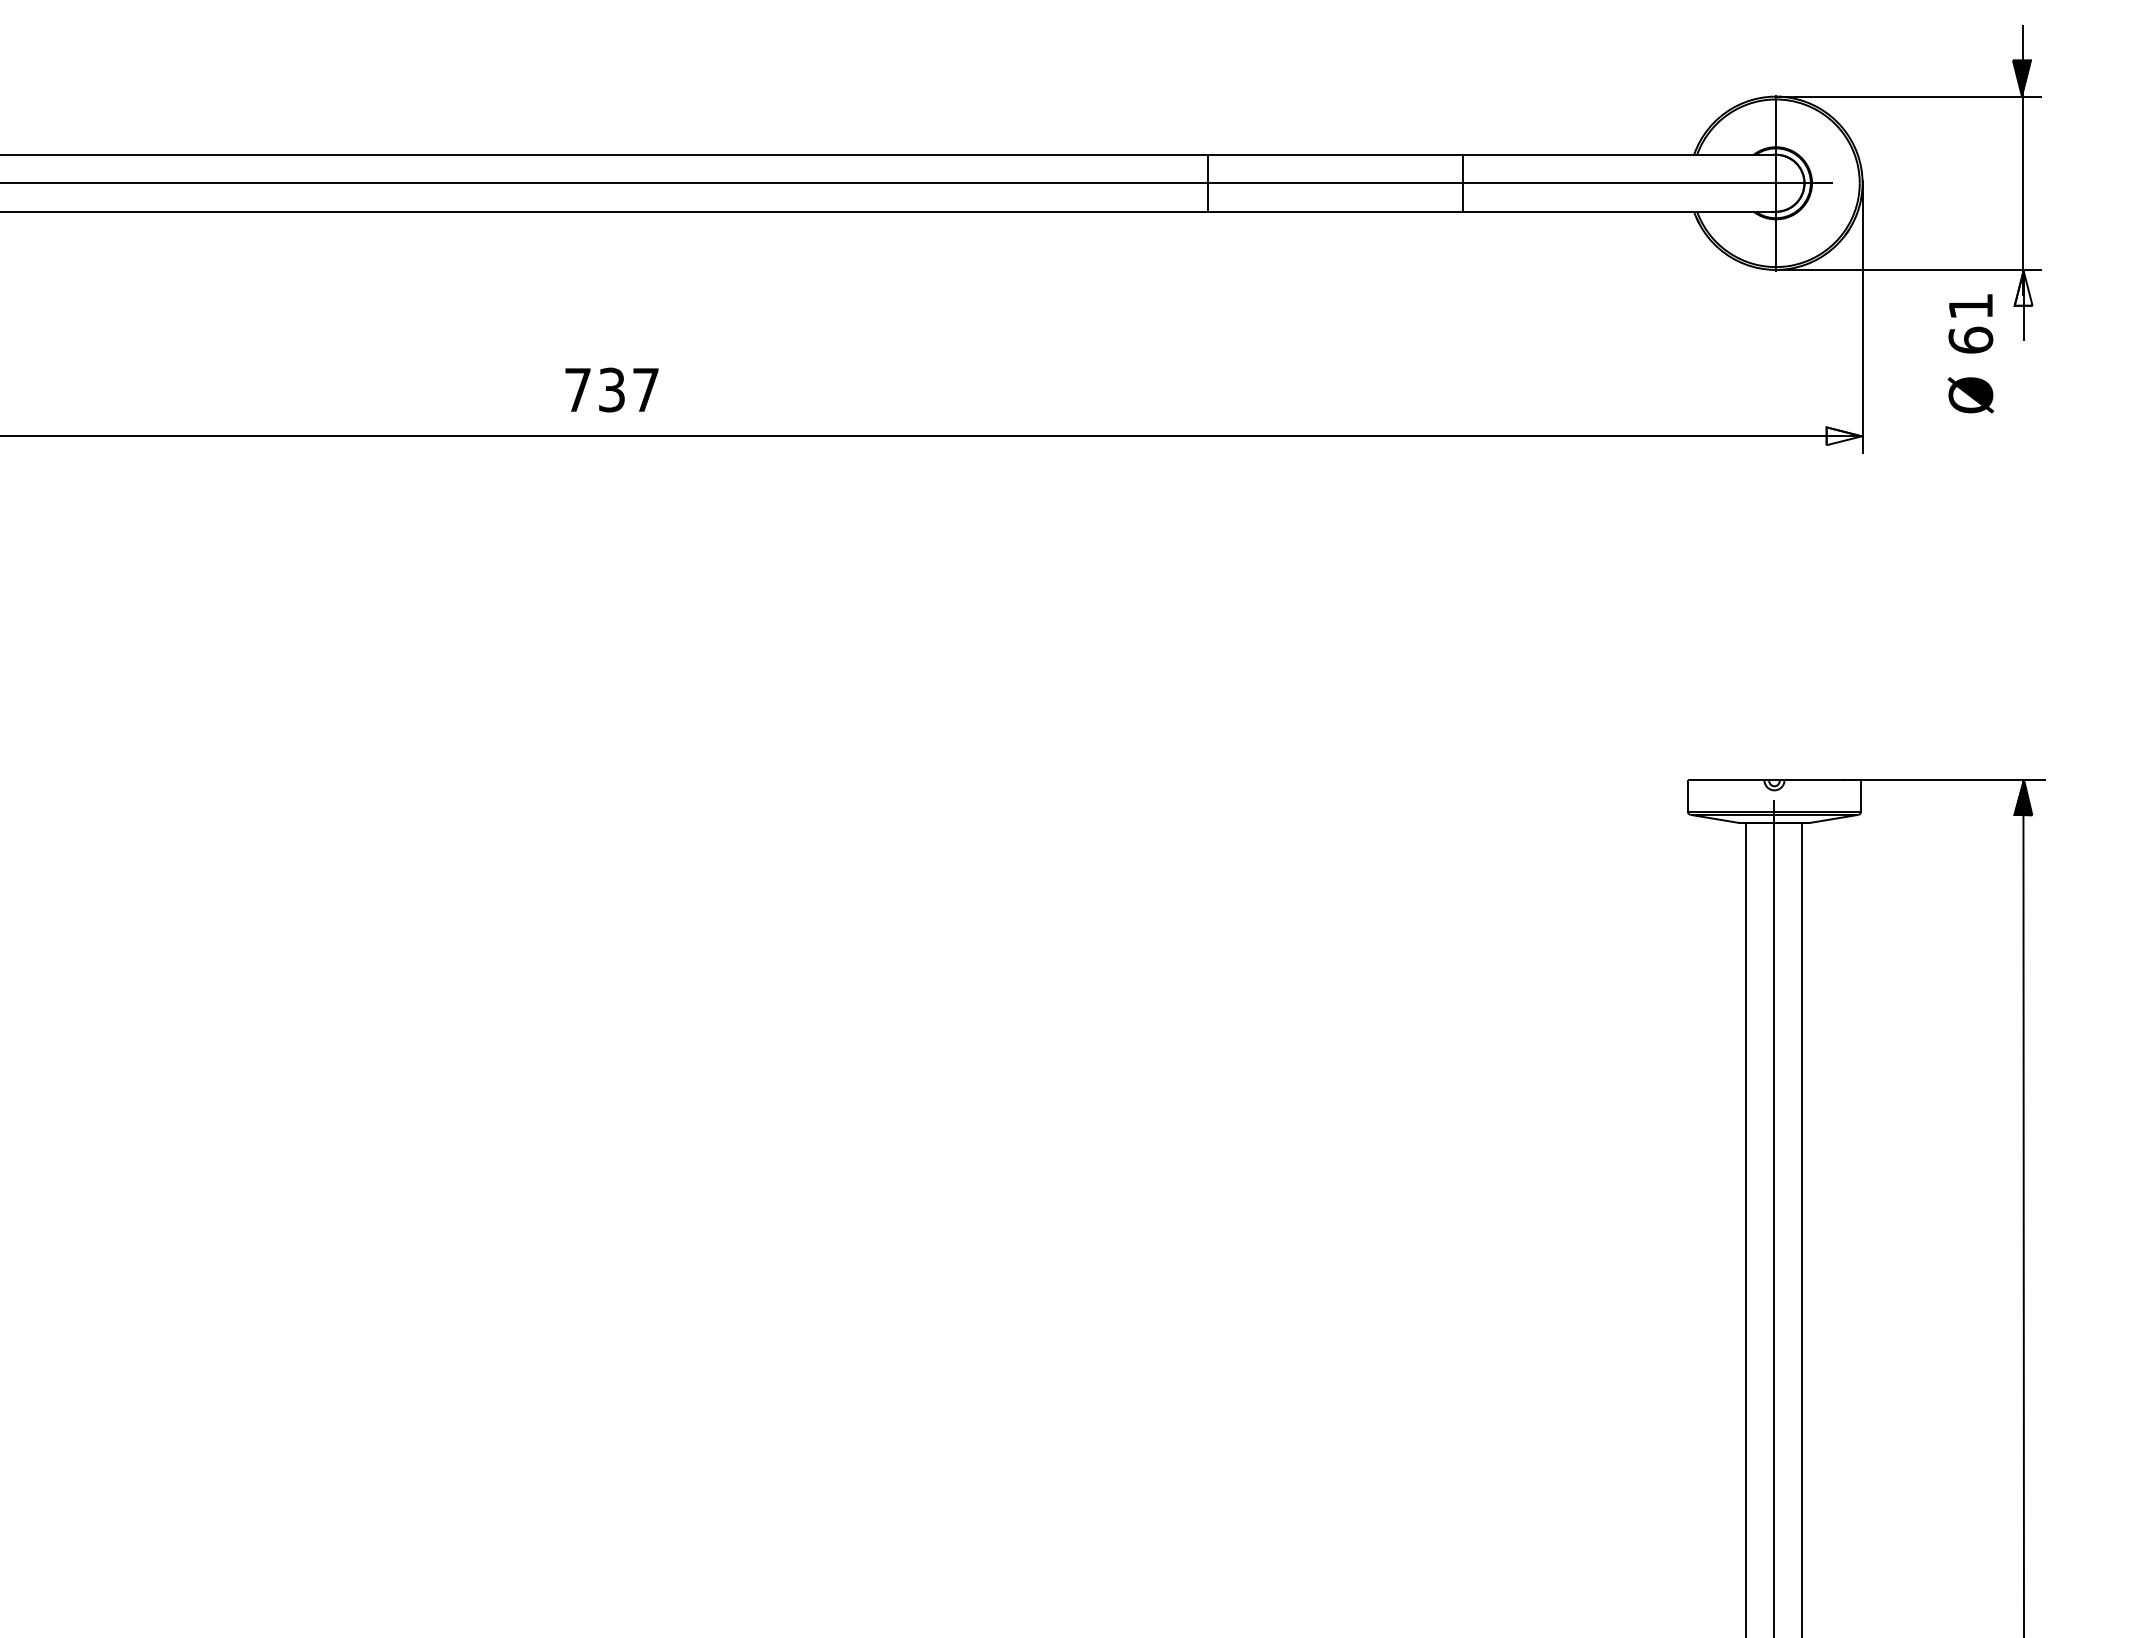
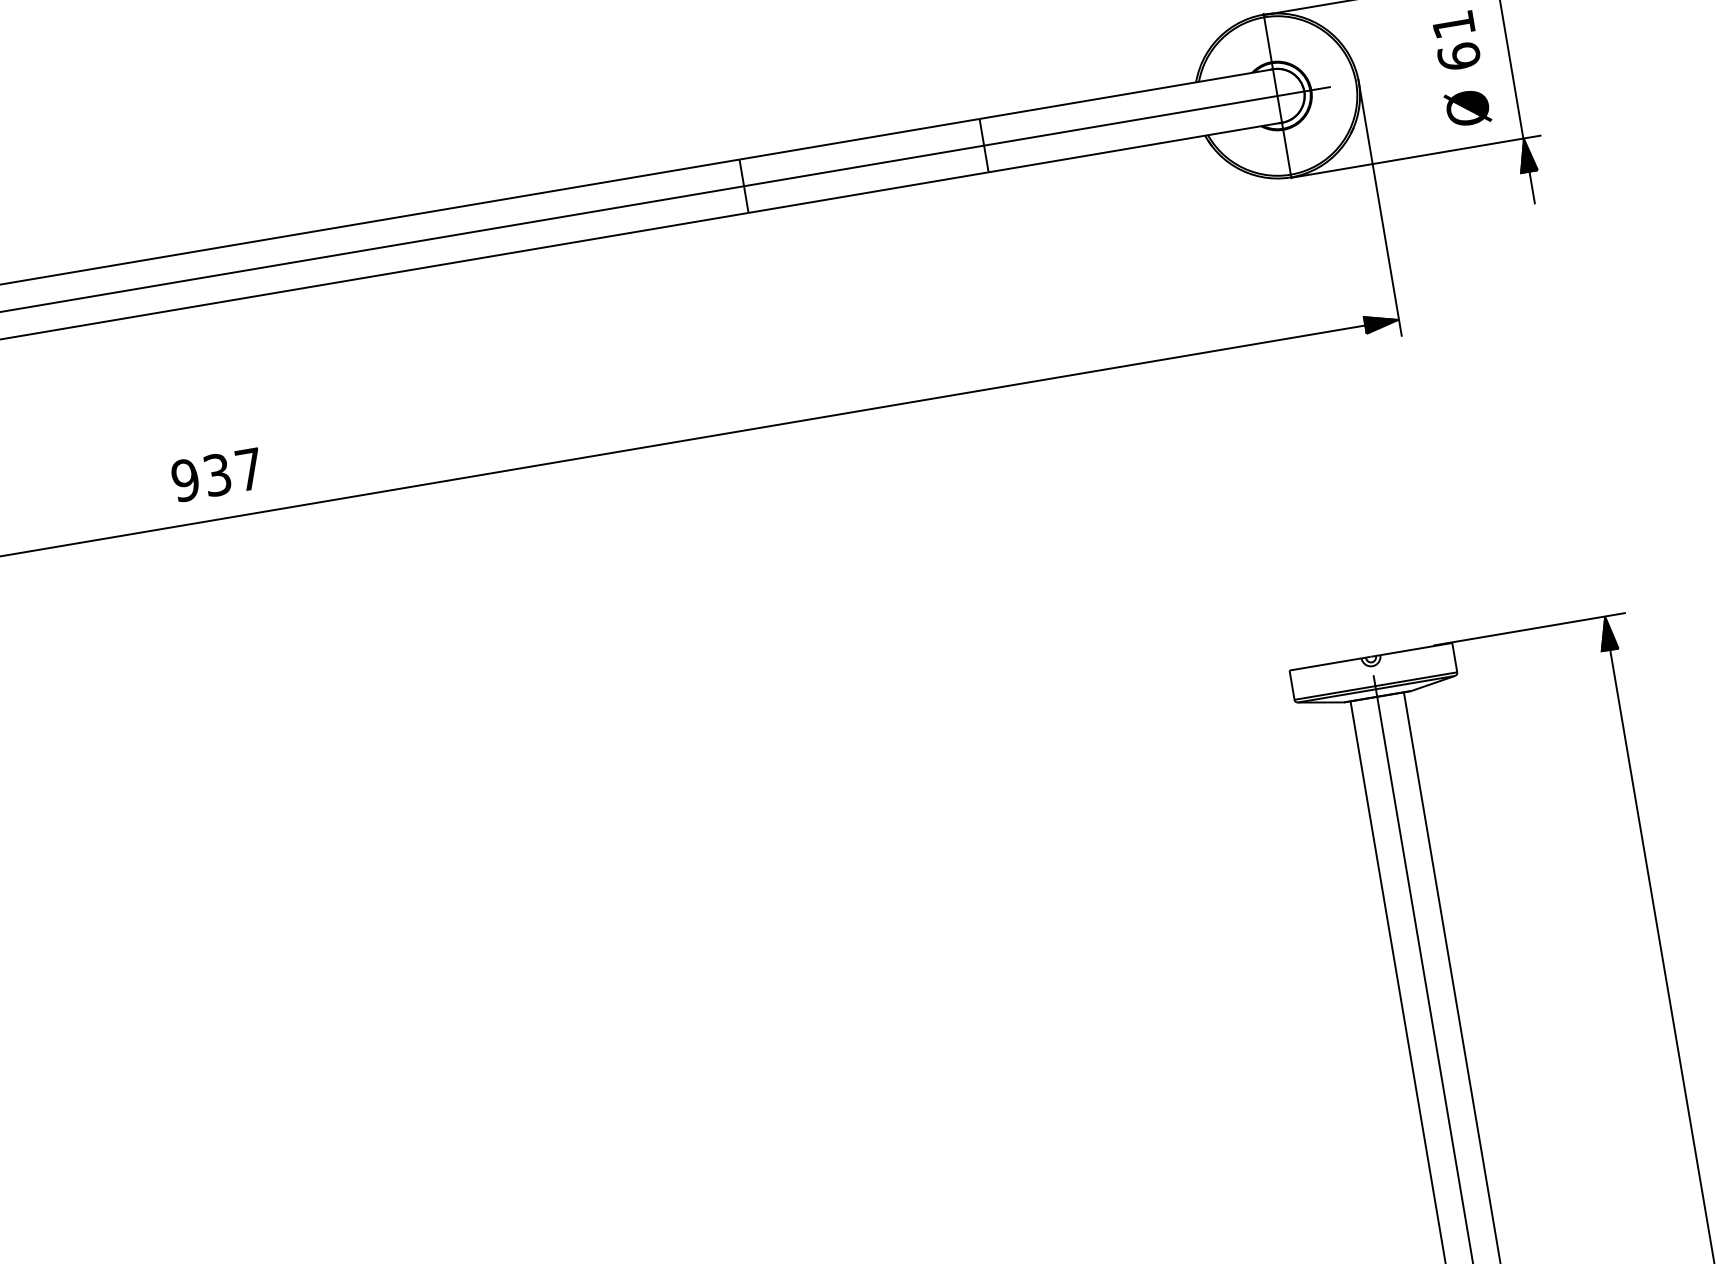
fill: (2023, 288) -> (1526, 155), added
text: (1970, 353) -> (1460, 69), moved
text: (577, 389) -> (185, 479), 737 -> 937
fill: (1843, 436) -> (1381, 323), added

